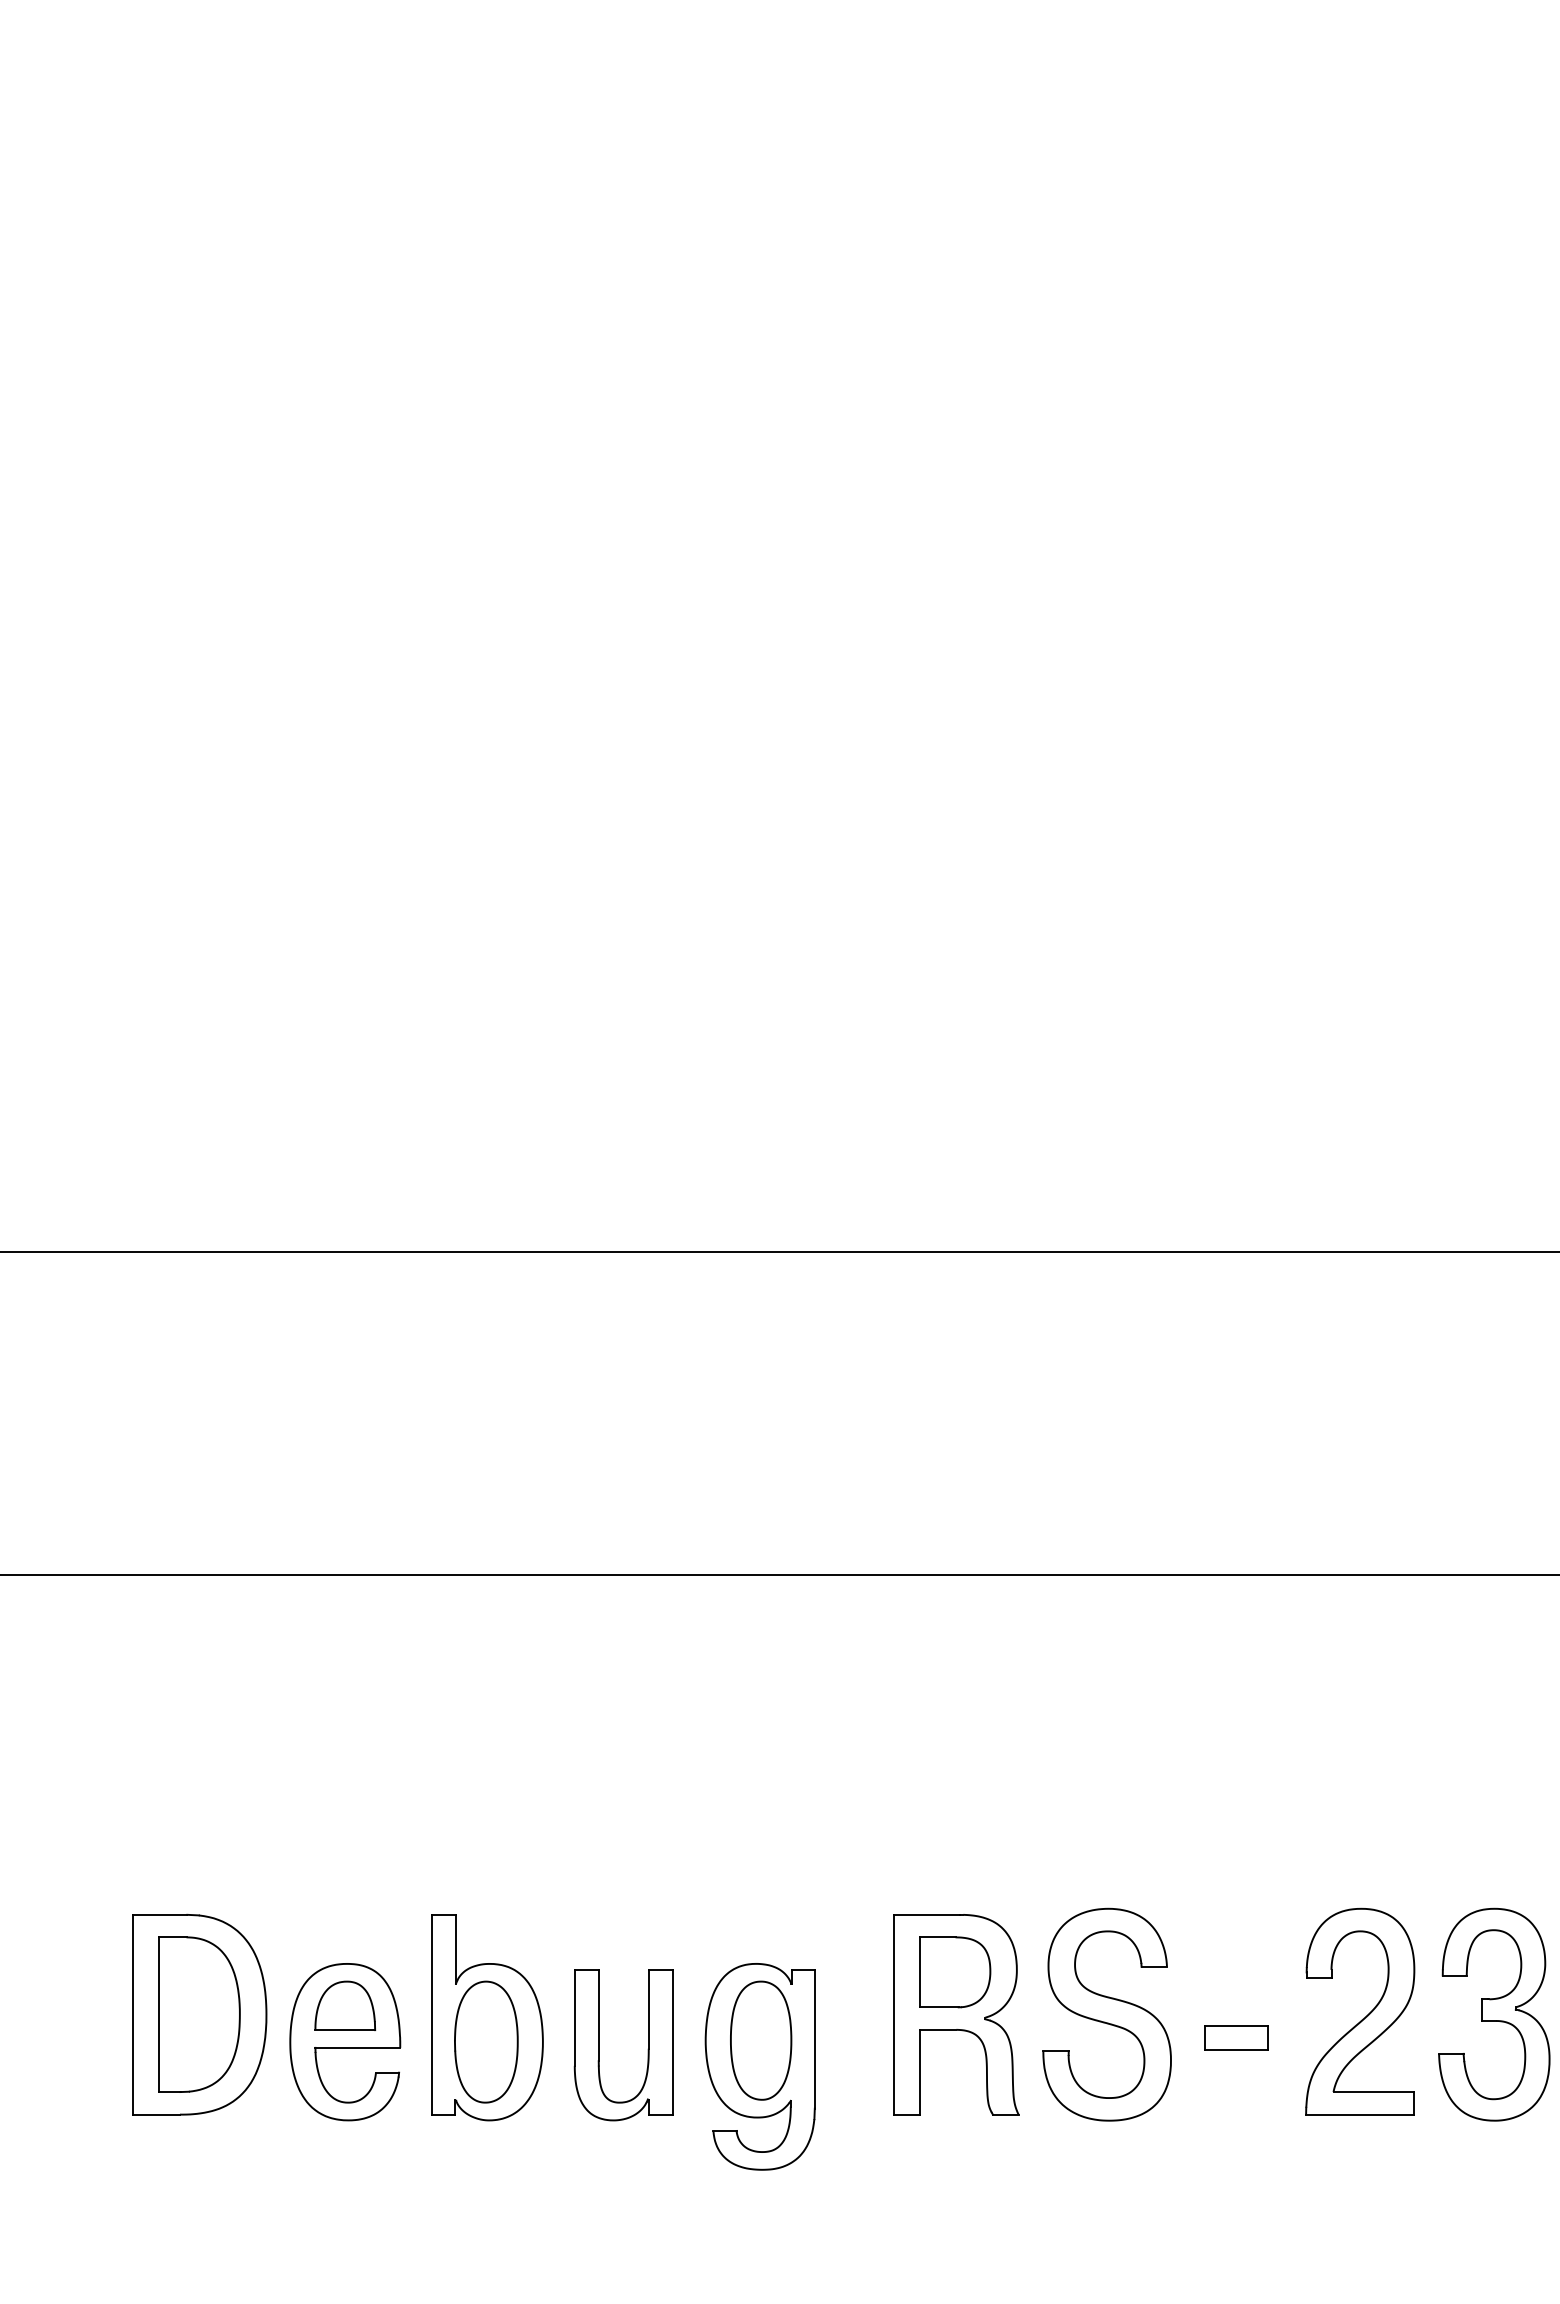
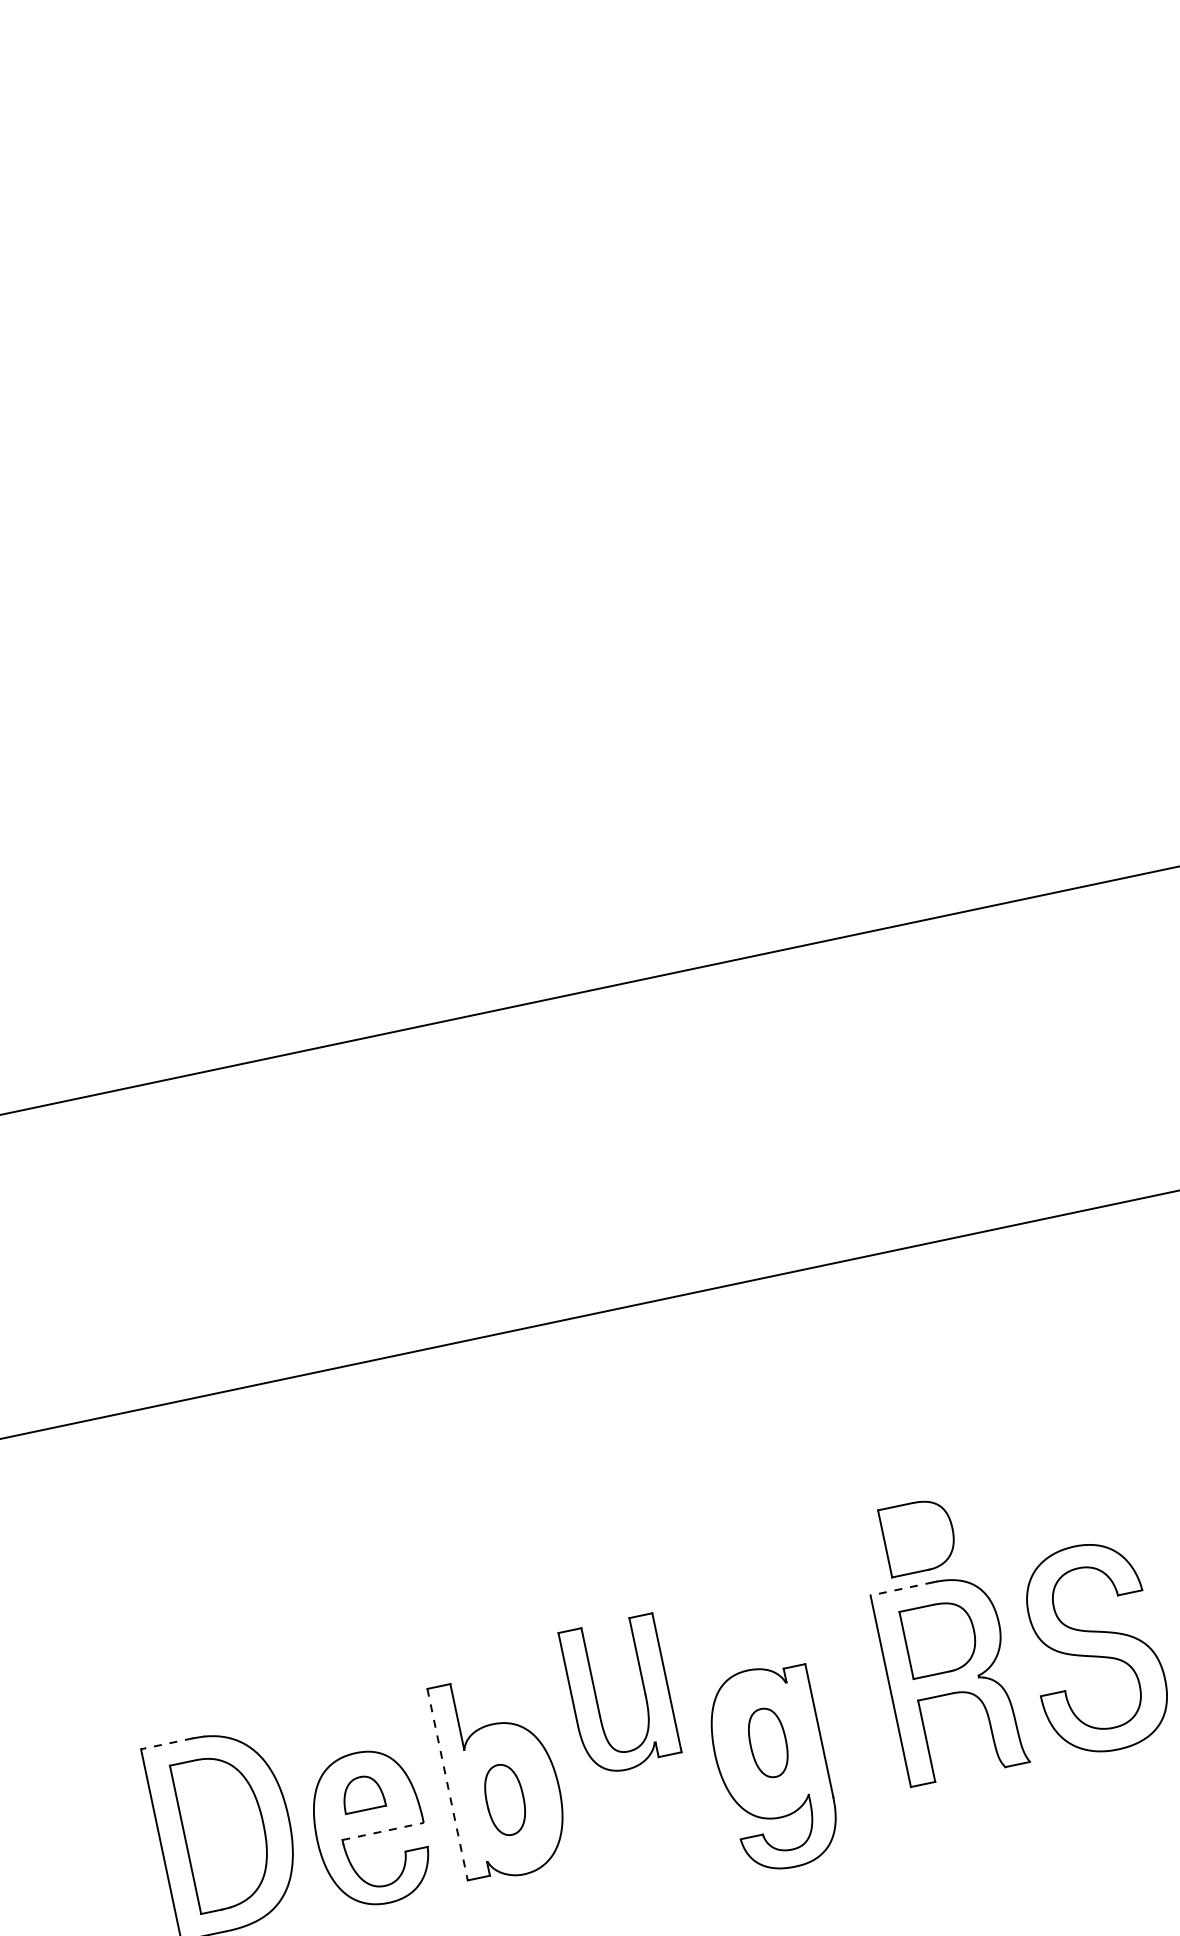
part: (955, 1866) -> (919, 1536), added
line: (160, 1914) -> (166, 1743), solid -> dashed
line: (927, 1914) -> (902, 1588), solid -> dashed
part: (345, 2005) -> (362, 1793), size x0.7
line: (432, 2014) -> (447, 1784), solid -> dashed
part: (761, 2040) -> (768, 1742), size x0.6
part: (486, 2041) -> (505, 1799), size x0.6
part: (599, 2045) -> (597, 1700), moved
line: (358, 2047) -> (383, 1830), solid -> dashed

